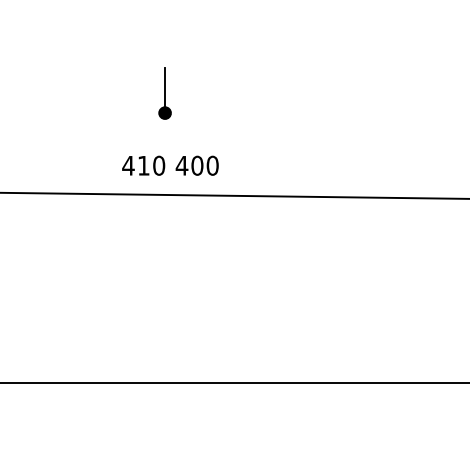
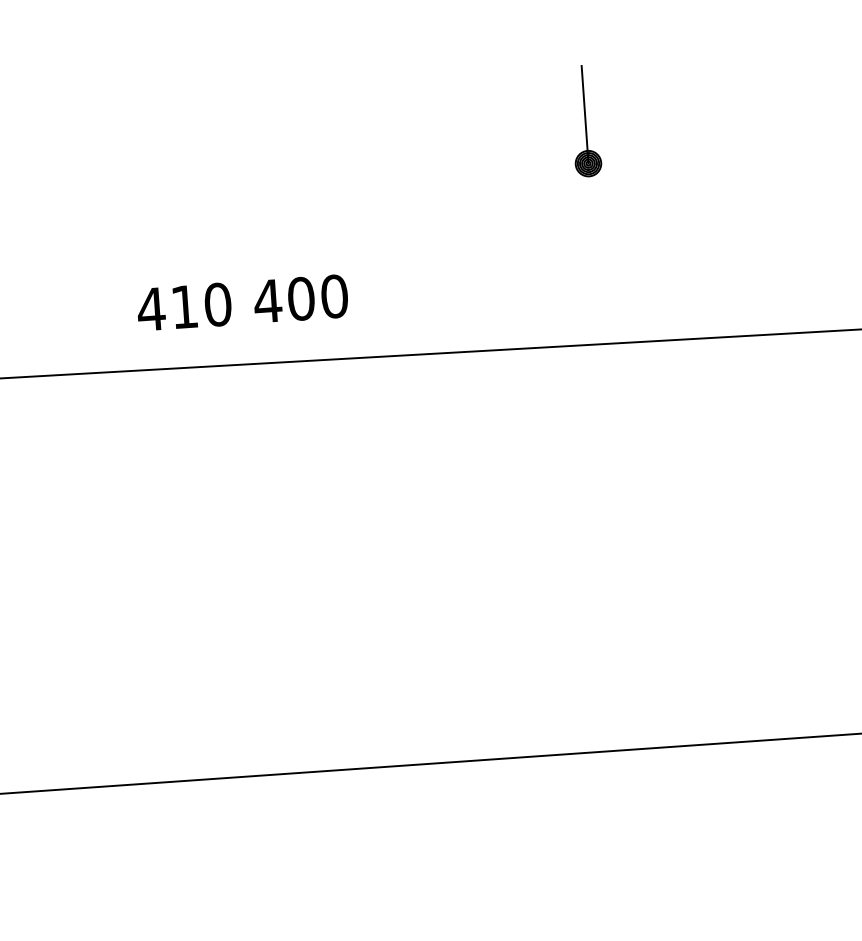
part: (164, 93) -> (584, 121), moved
text: (170, 165) -> (242, 302), moved

